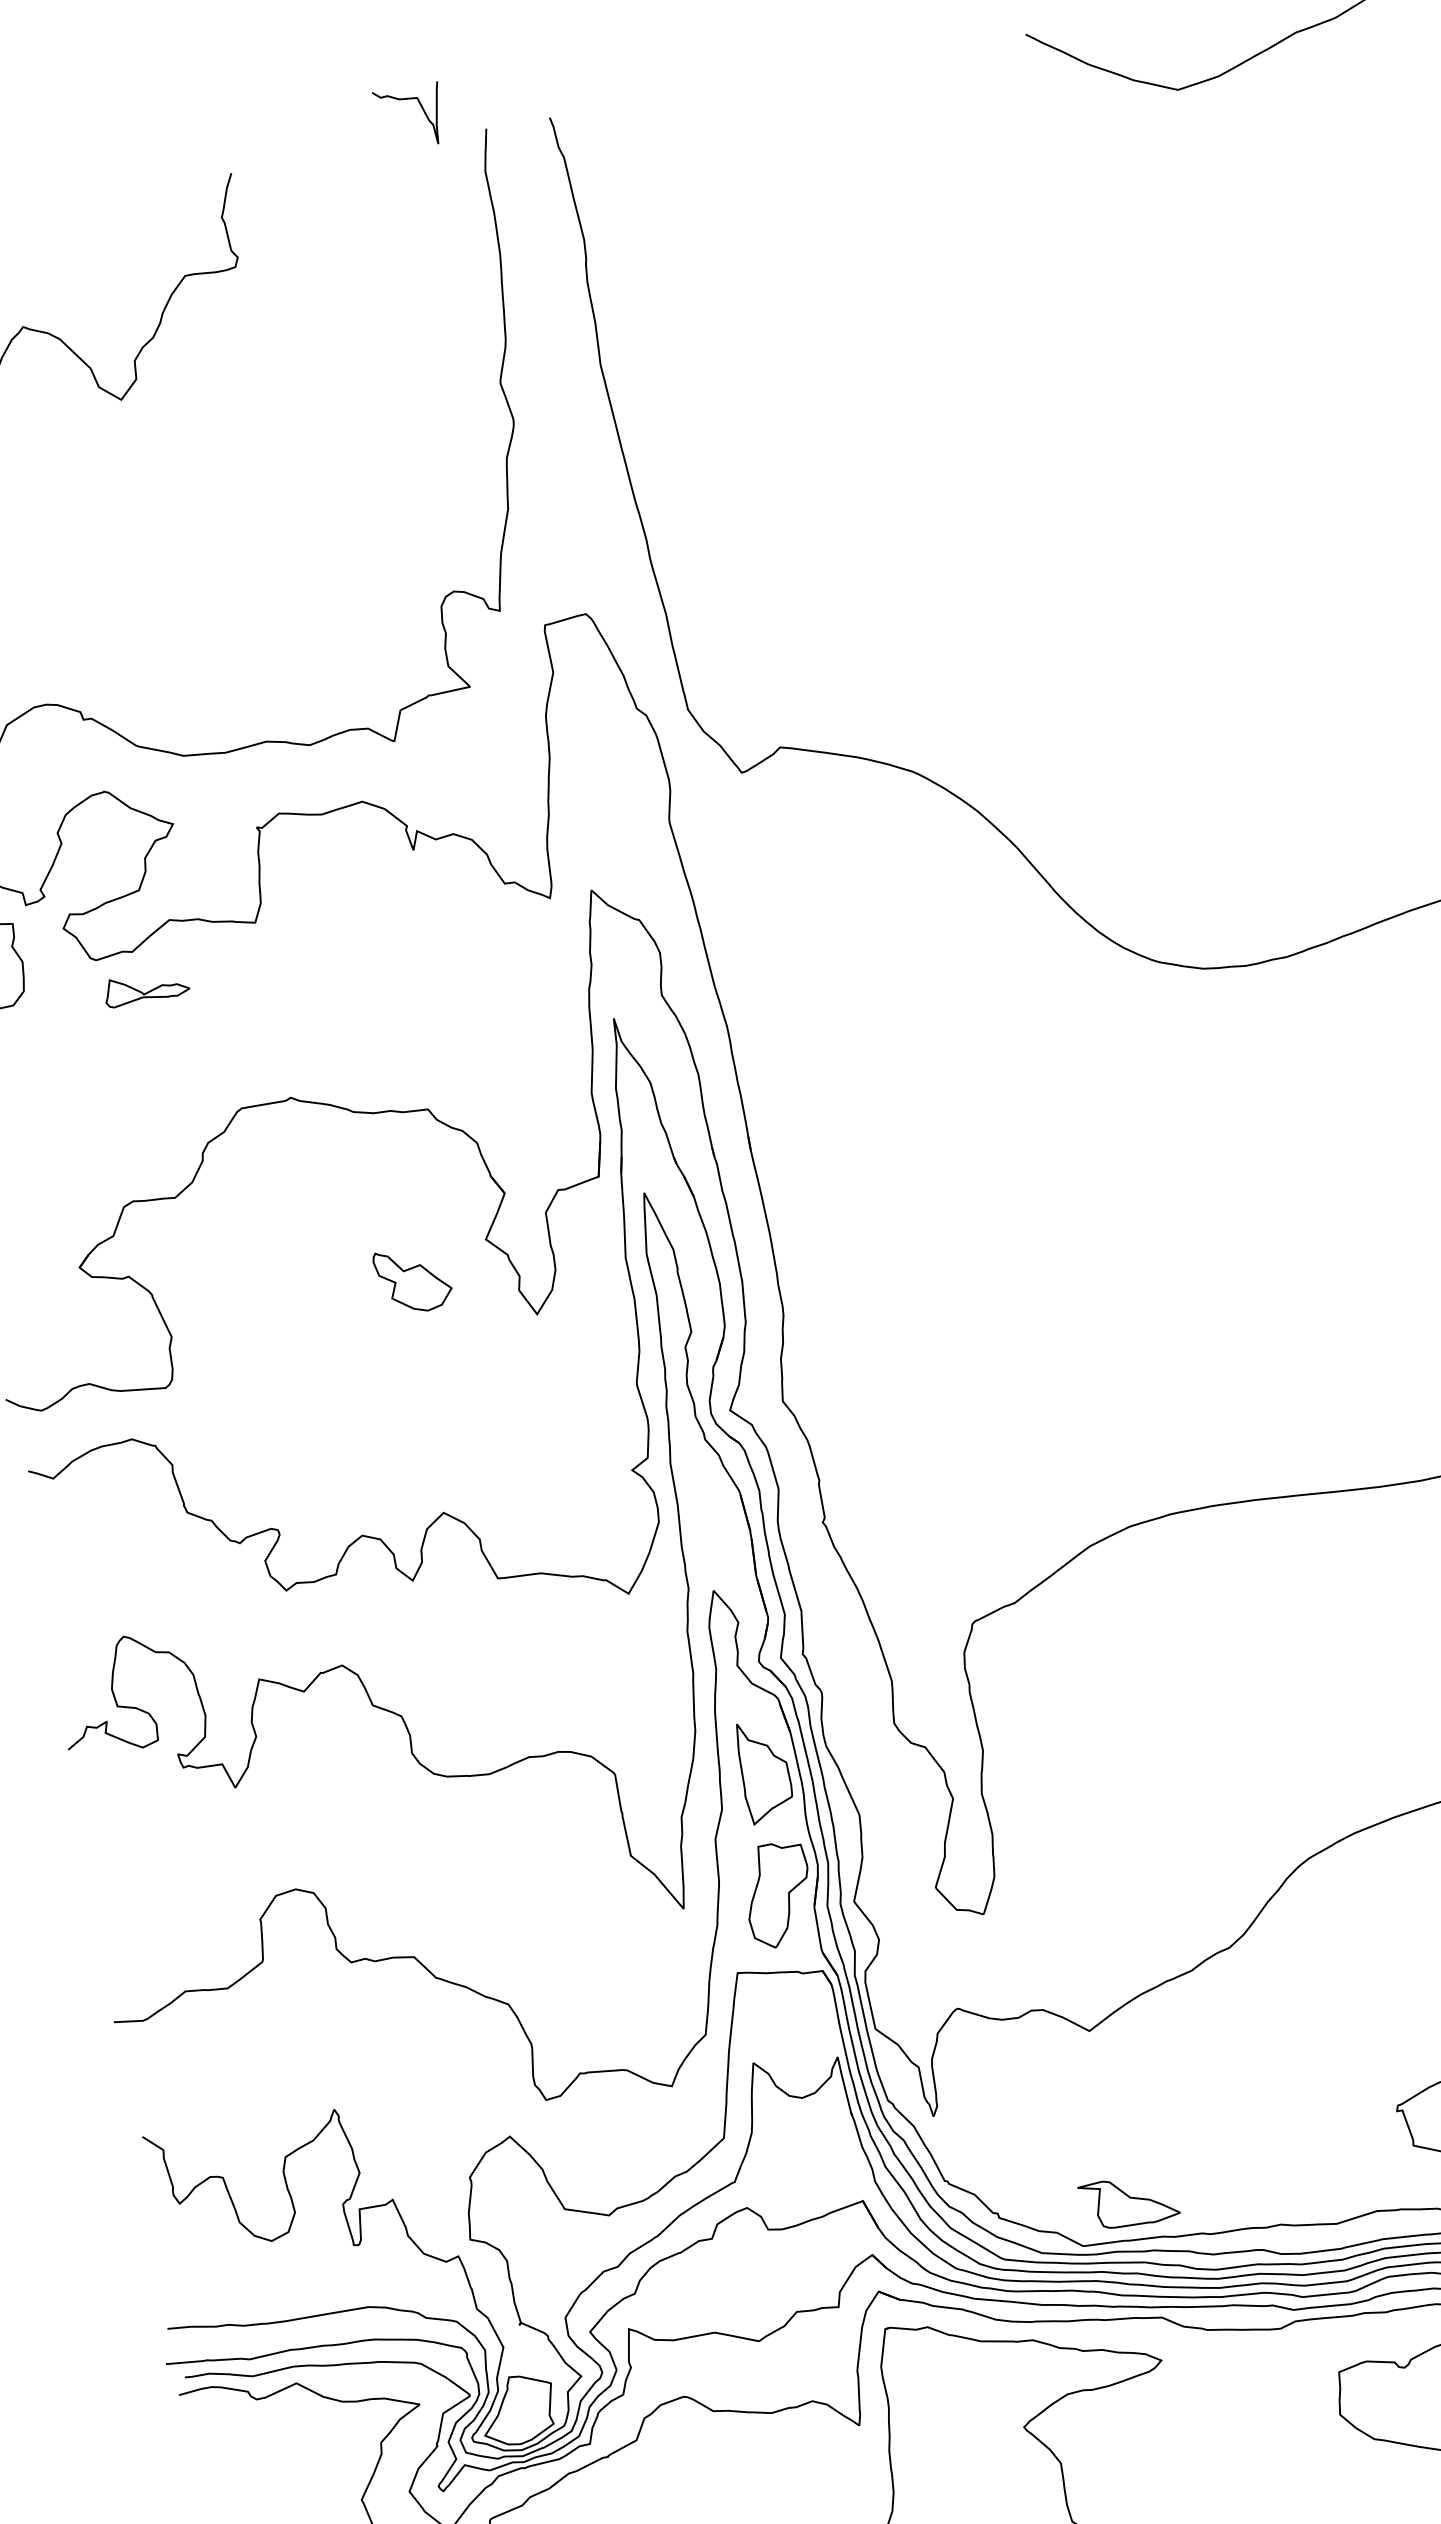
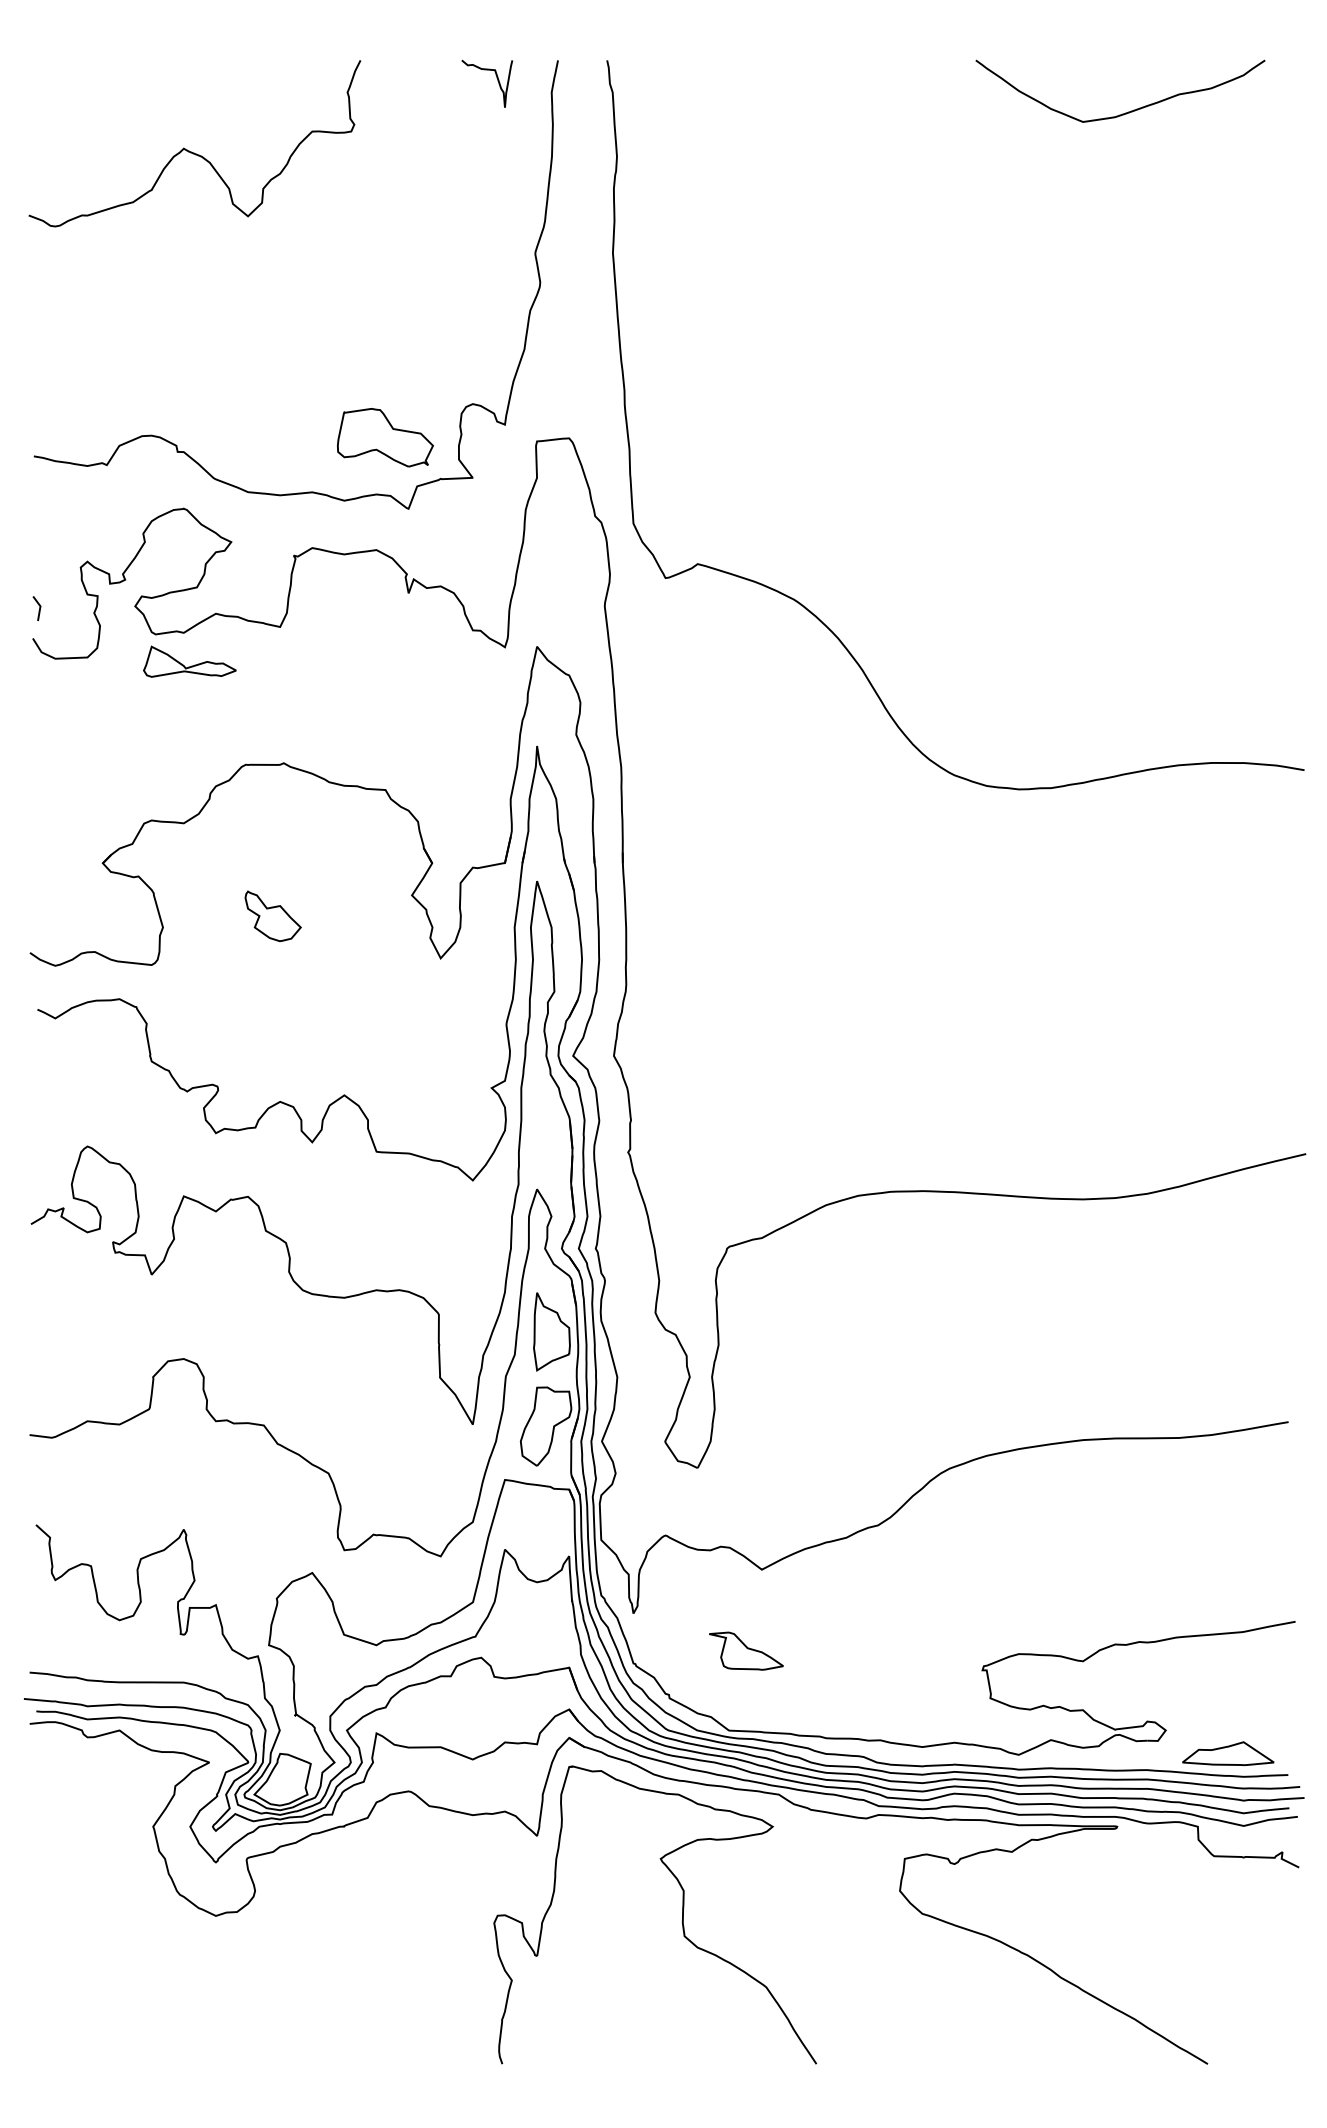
curve: (422, 111) -> (497, 81), moved
part: (348, 654) -> (385, 437), added
part: (145, 987) -> (189, 661), size x1.43
part: (412, 1280) -> (272, 916), moved
part: (1129, 2200) -> (746, 1650), moved

